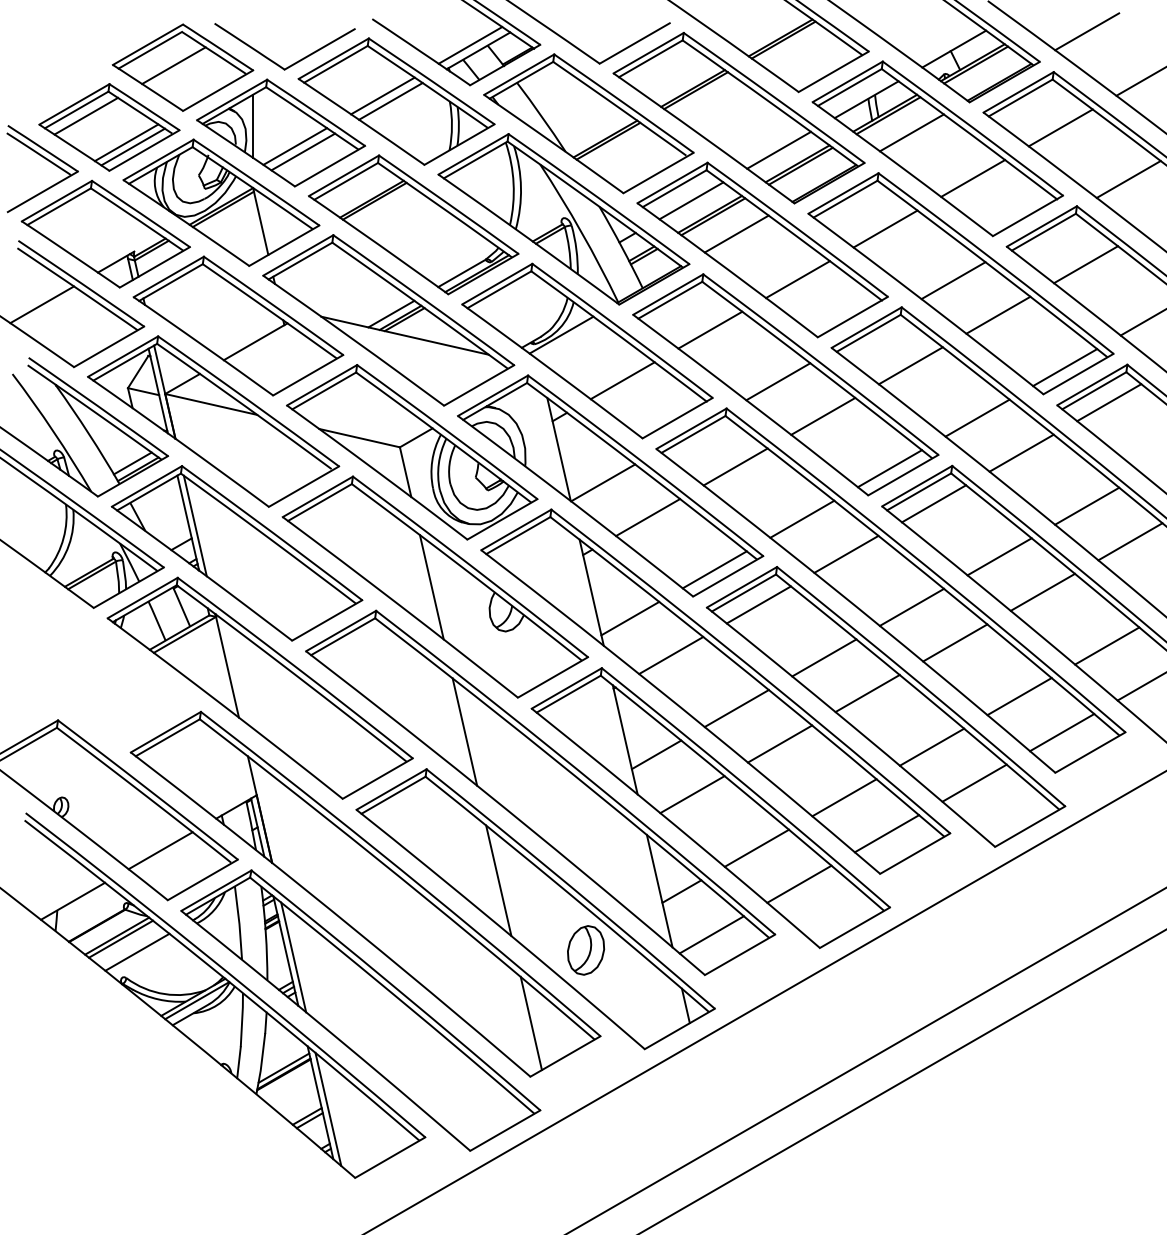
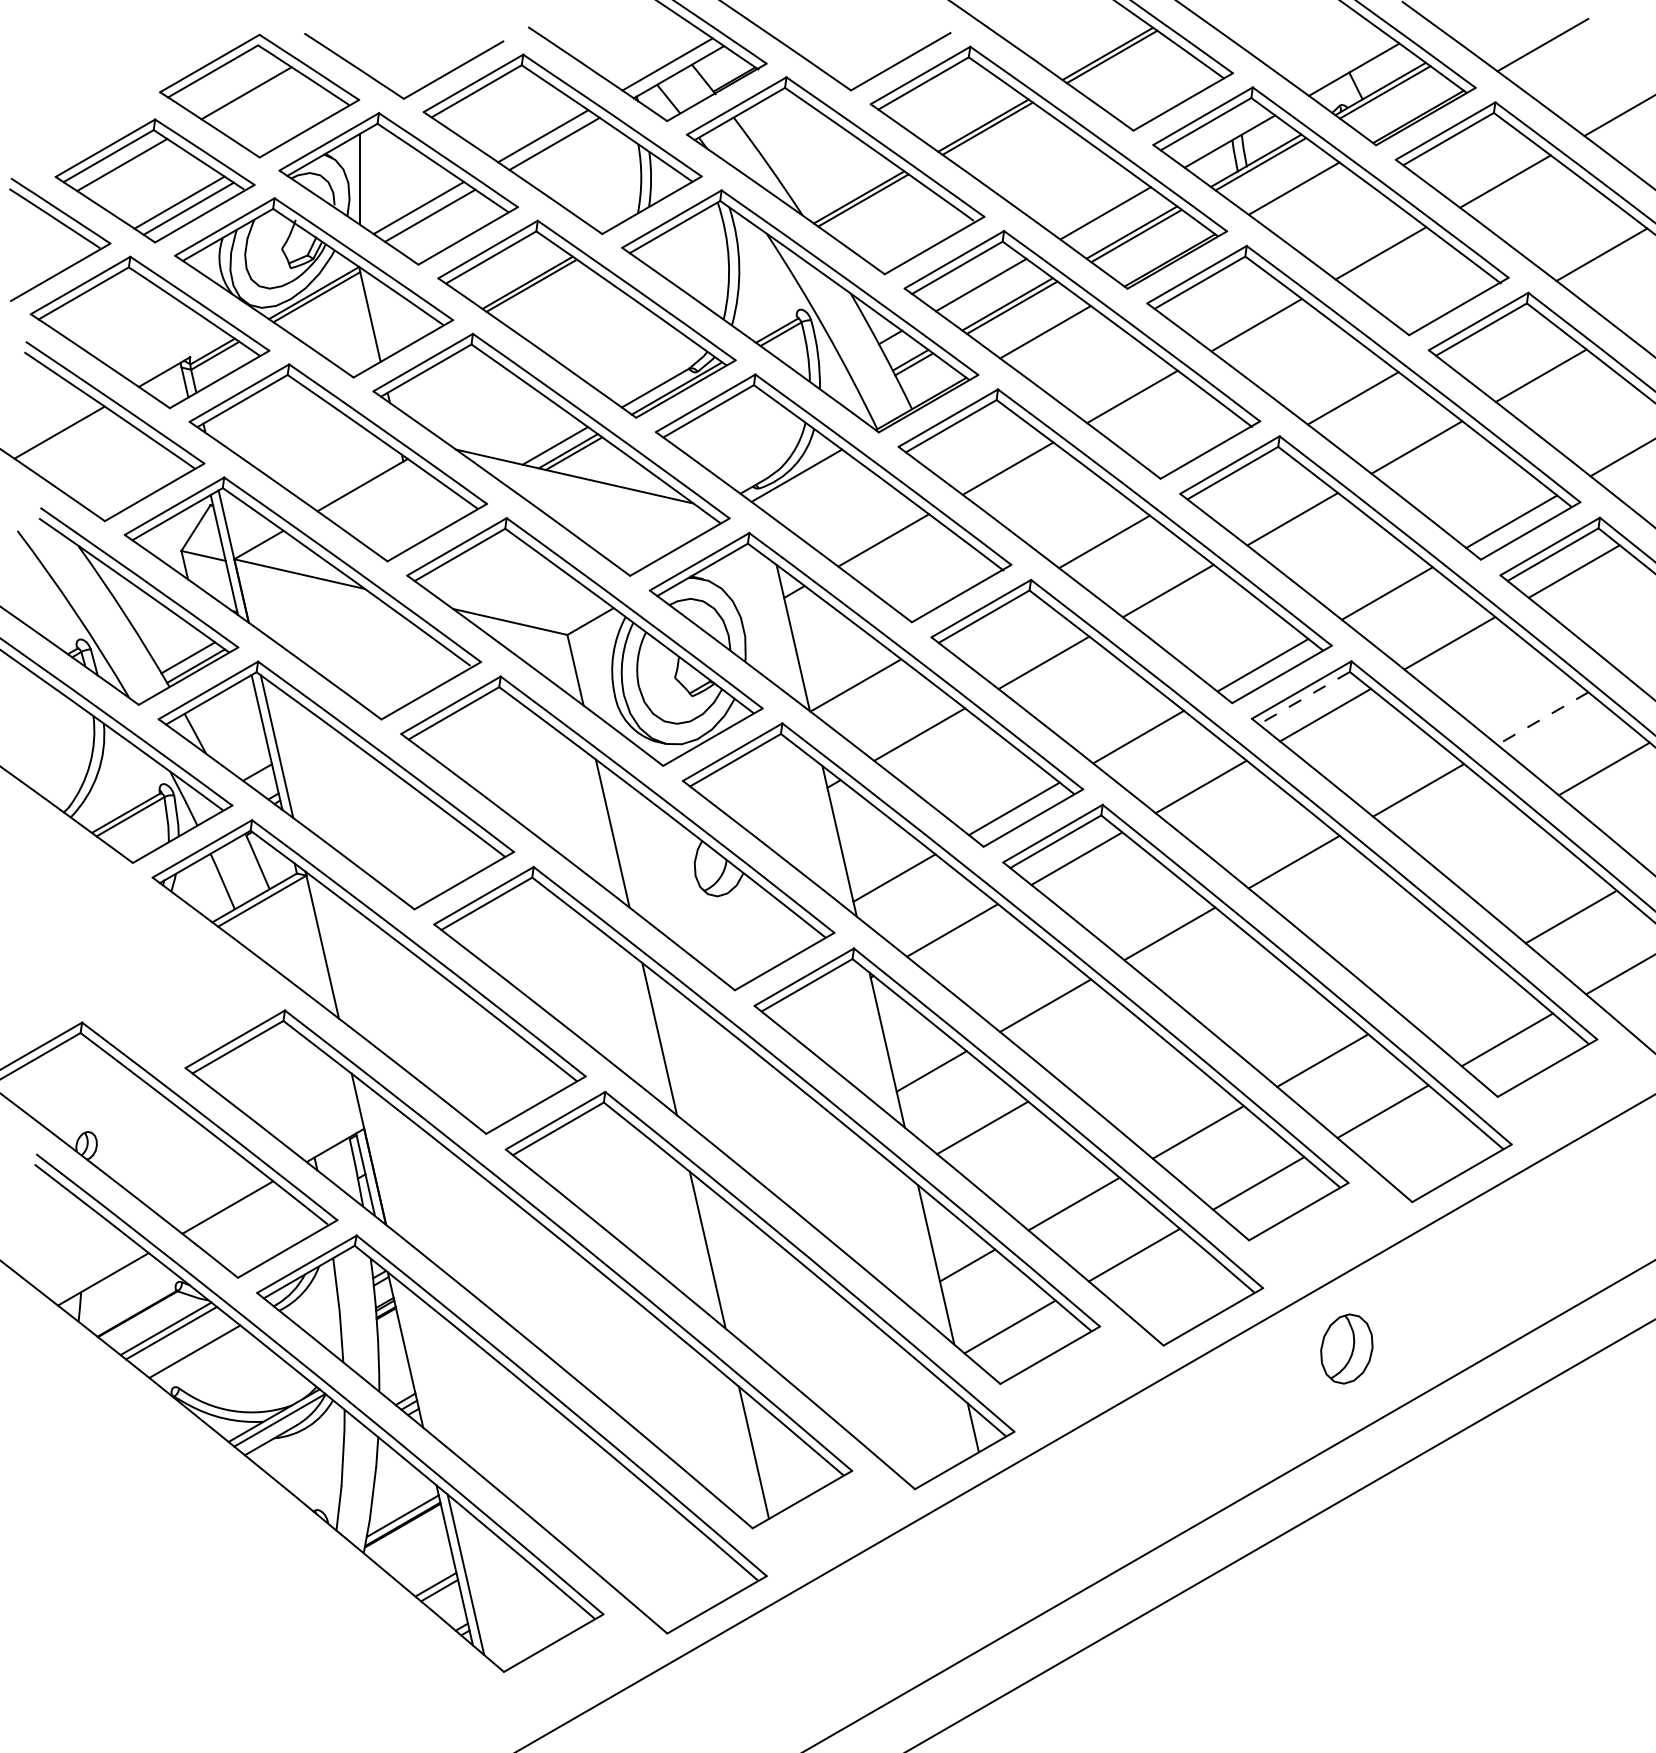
line: (919, 491) -> (1304, 697), solid -> dashed
line: (1086, 506) -> (1541, 718), solid -> dashed
line: (1042, 591) -> (1479, 839), removed
line: (955, 642) -> (1356, 911), removed
line: (867, 693) -> (1231, 984), removed
line: (1019, 696) -> (1446, 988), removed
line: (779, 743) -> (1106, 1055), removed
part: (586, 950) -> (1347, 1349), moved
line: (293, 957) -> (416, 1359), removed

